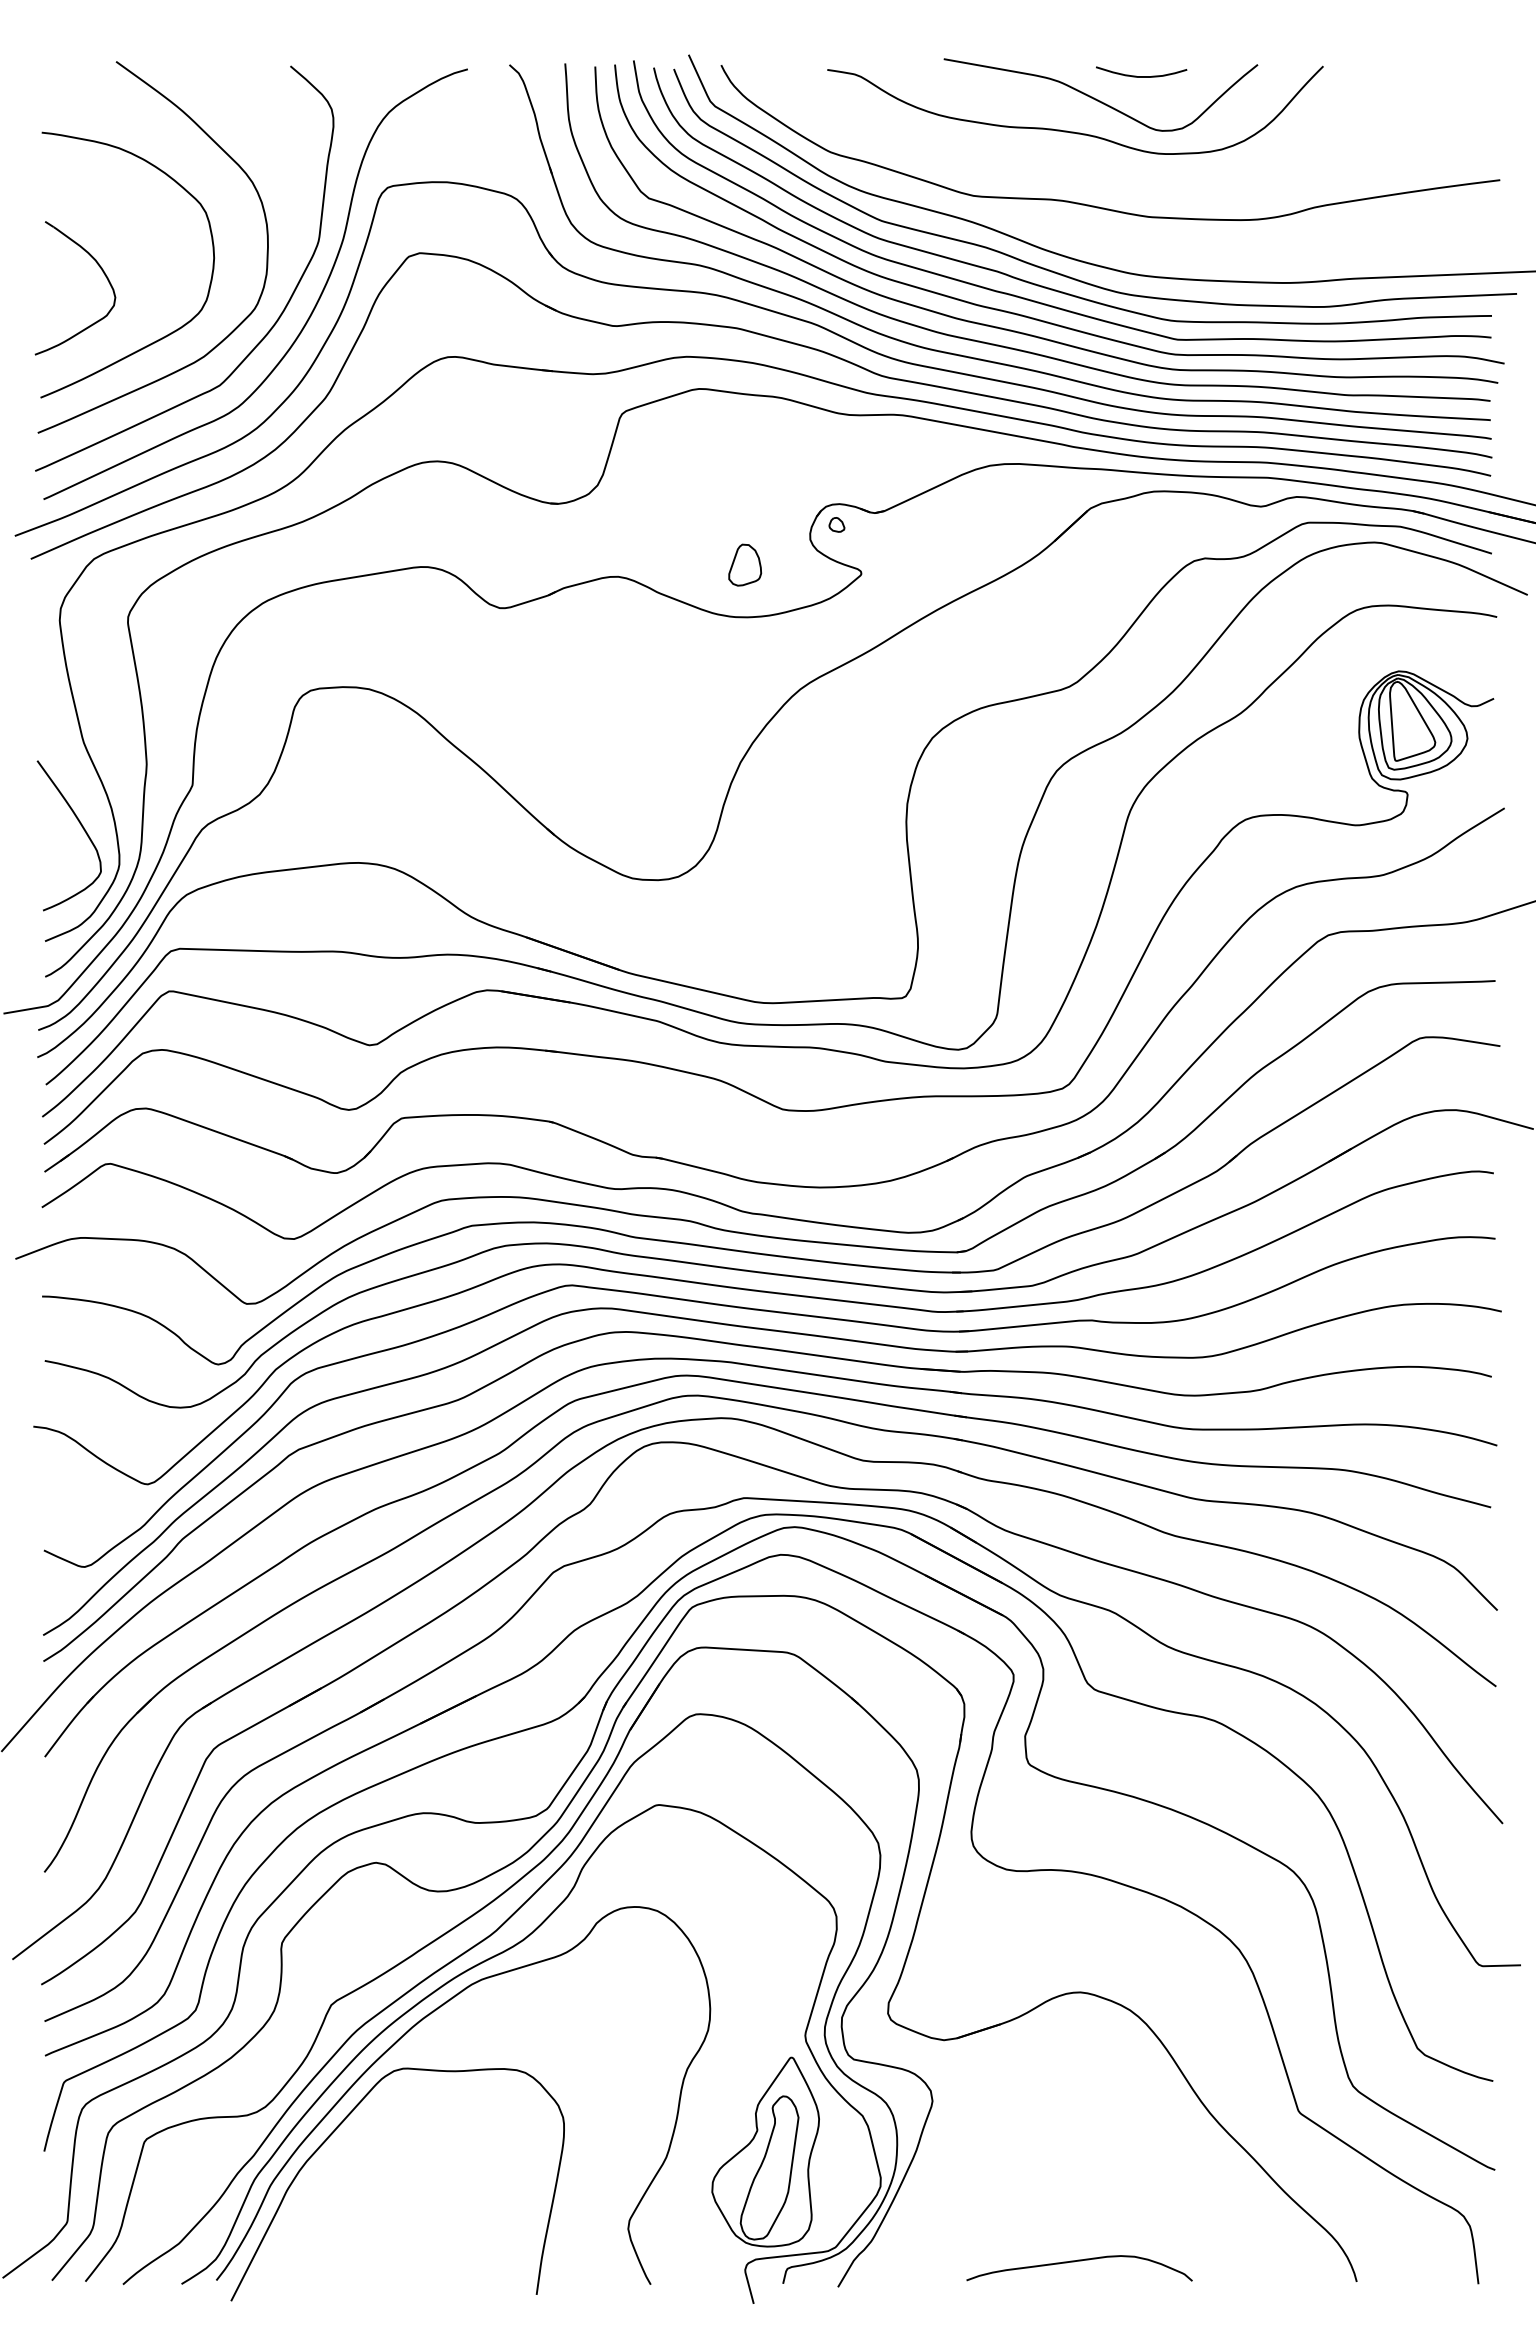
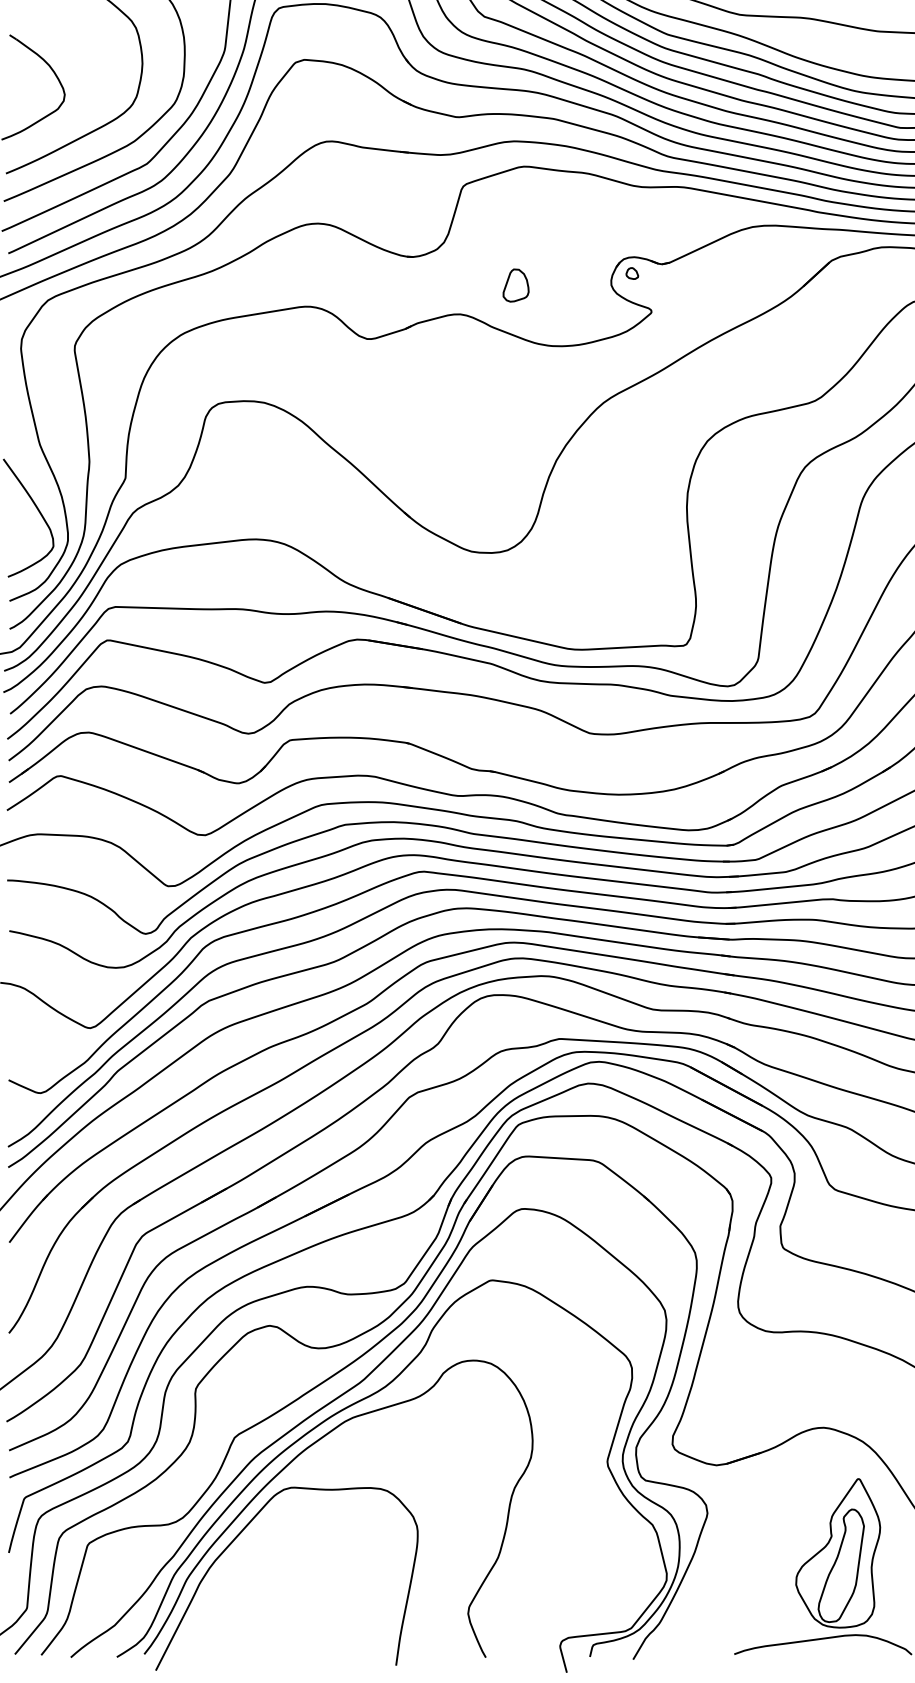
part: (745, 564) -> (516, 285), moved
part: (765, 2151) -> (838, 1552), moved

